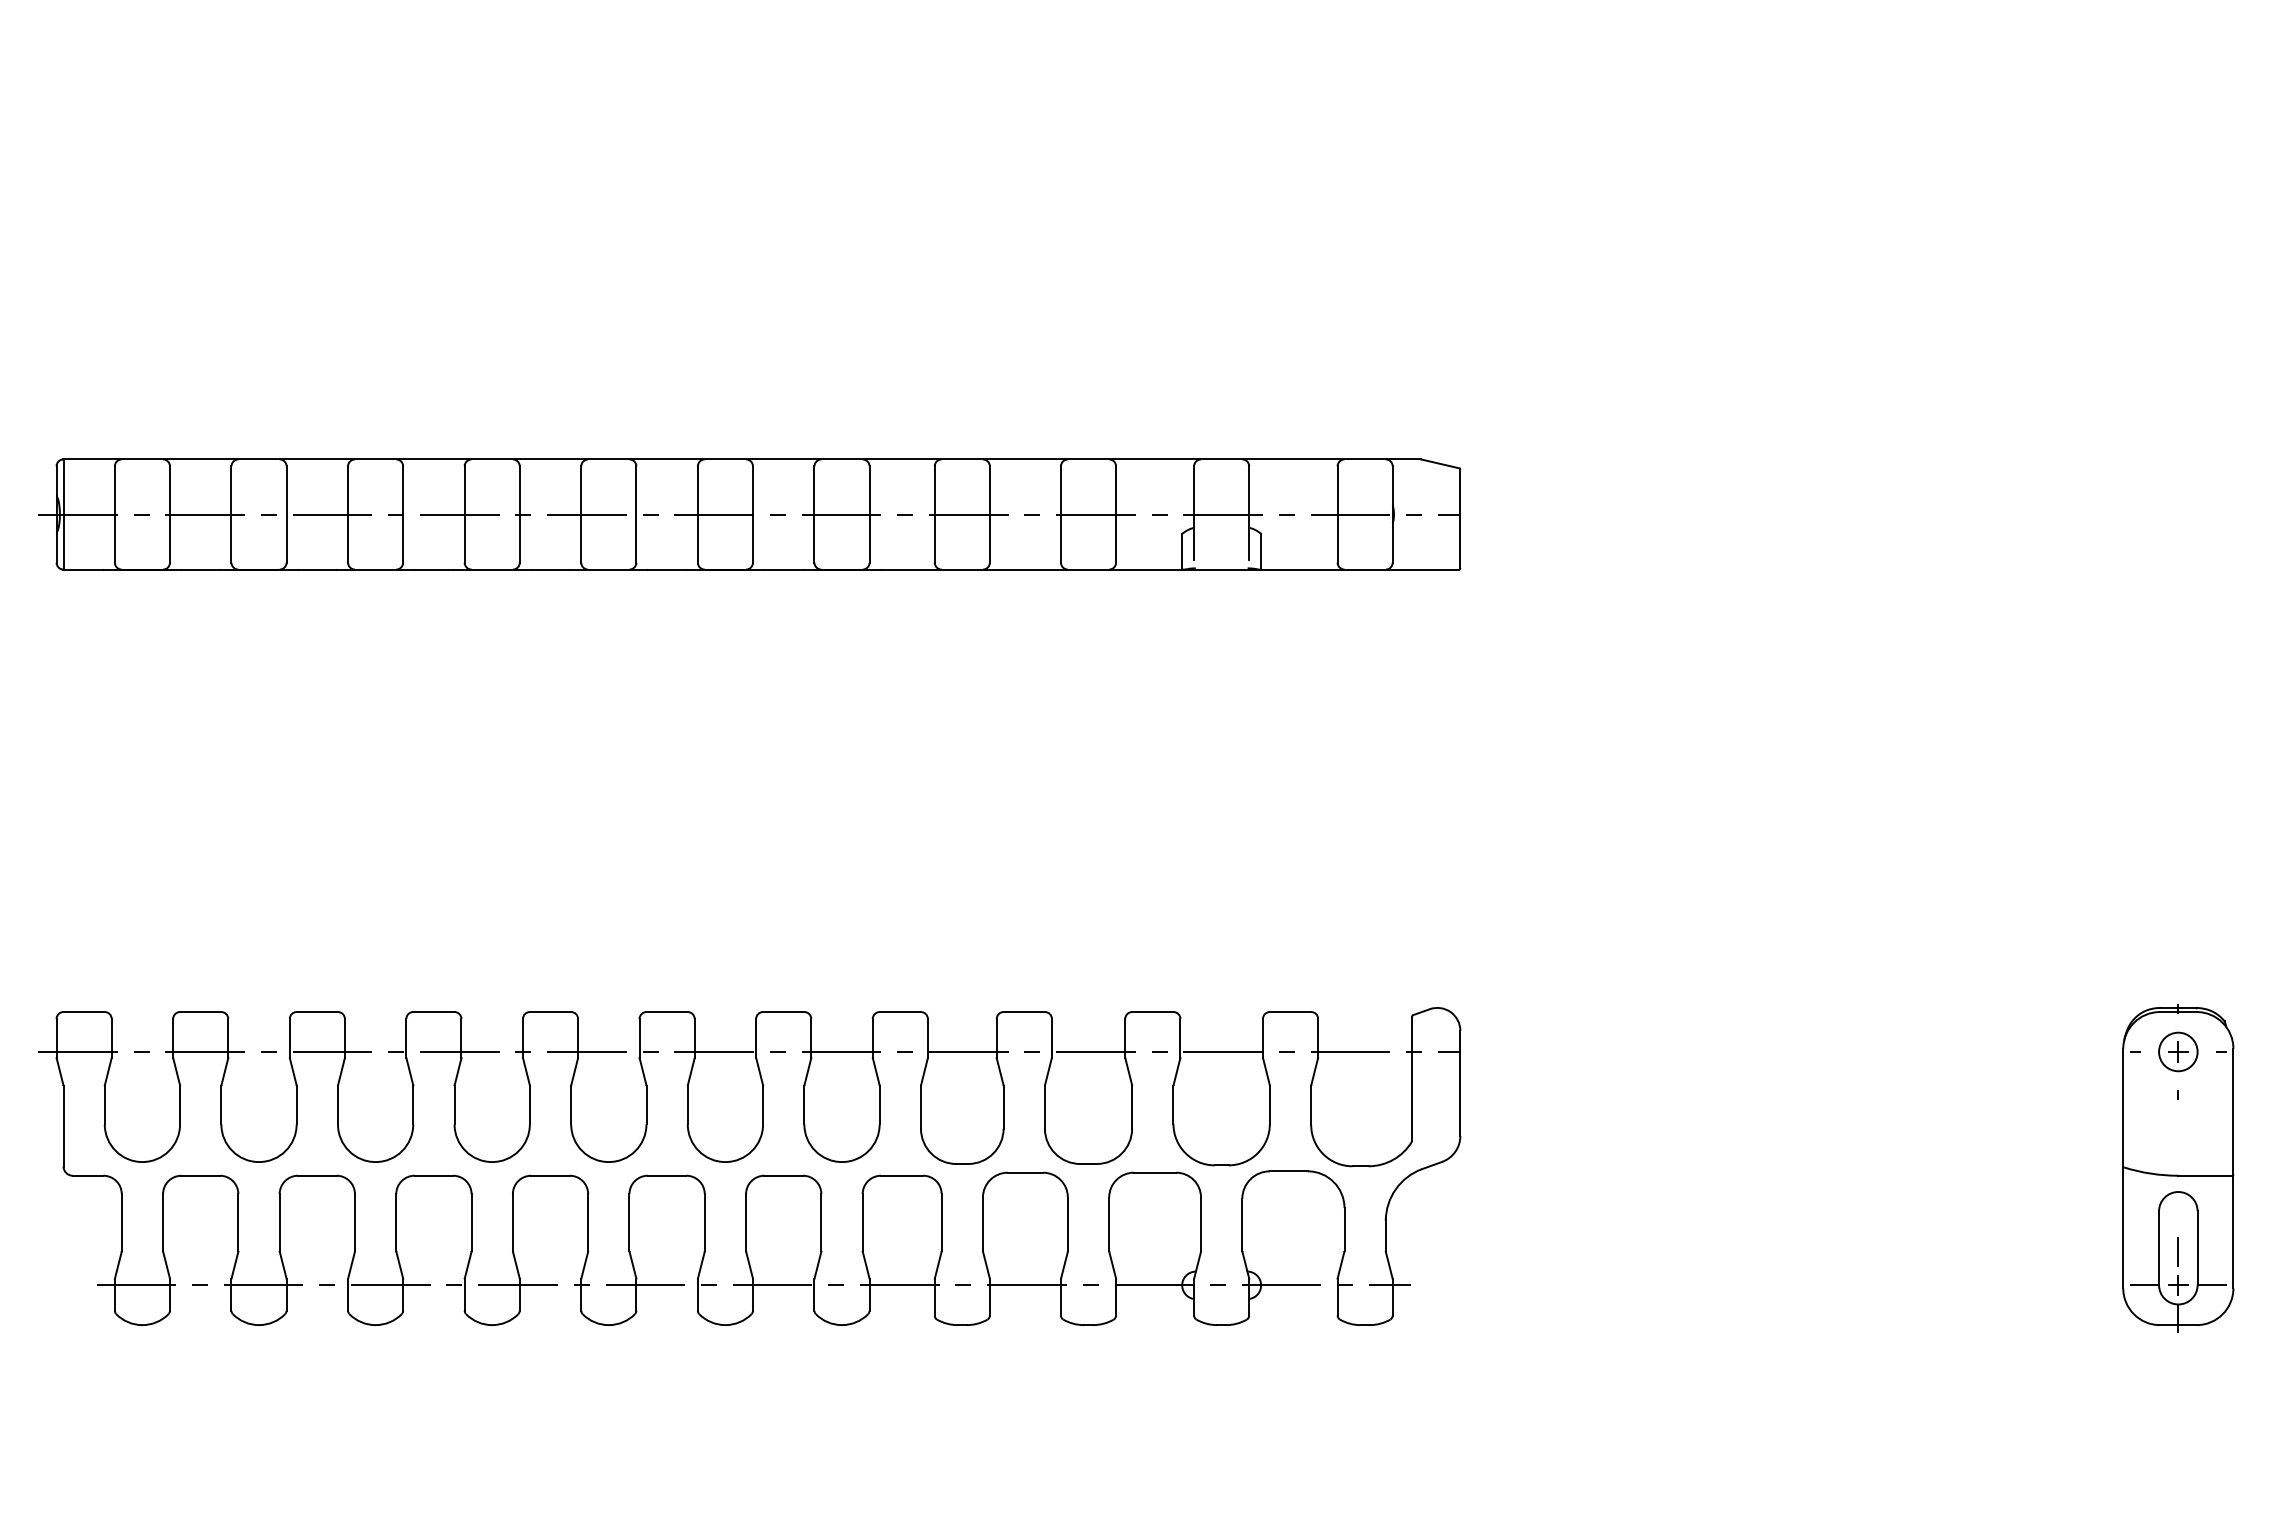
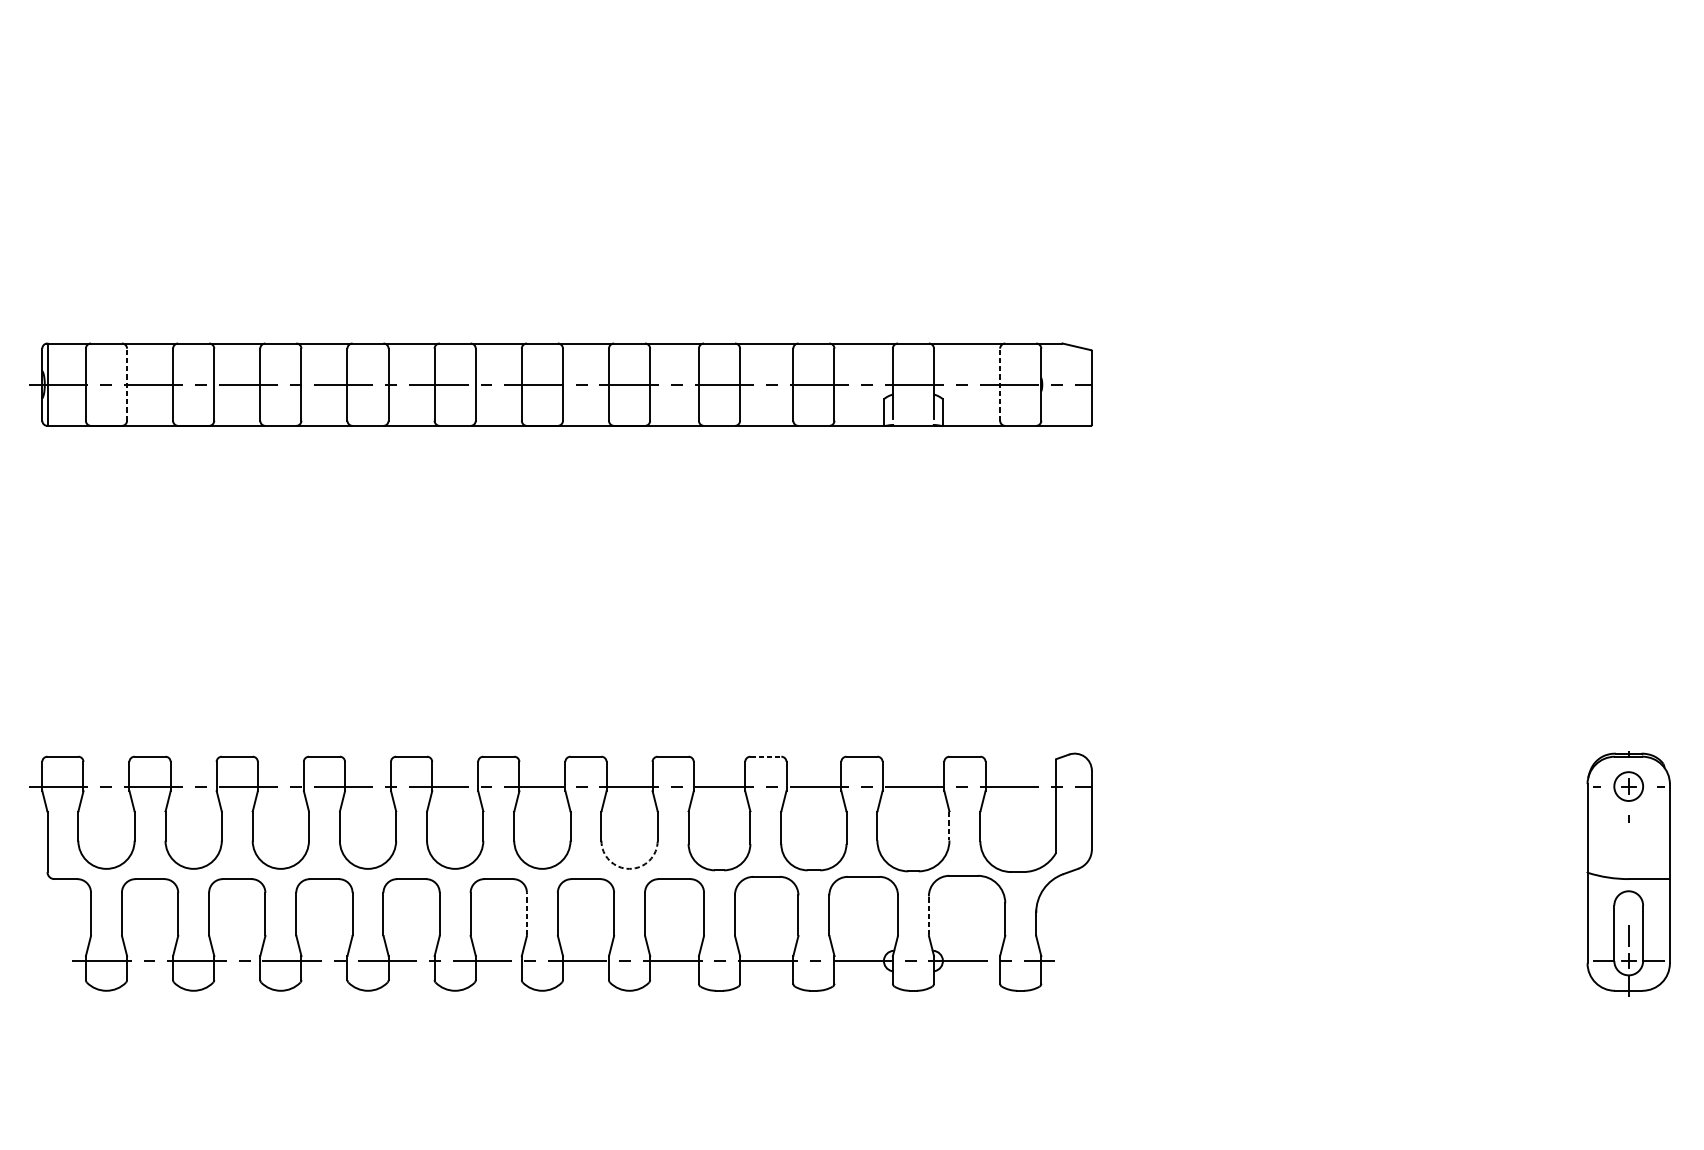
line: (169, 514) -> (126, 384), solid -> dashed
line: (1337, 514) -> (1000, 384), solid -> dashed
line: (1024, 1012) -> (766, 757), solid -> dashed
line: (1269, 1105) -> (949, 826), solid -> dashed
arc: (842, 1162) -> (629, 869), solid -> dashed
line: (704, 1222) -> (526, 914), solid -> dashed
line: (1242, 1224) -> (929, 915), solid -> dashed

